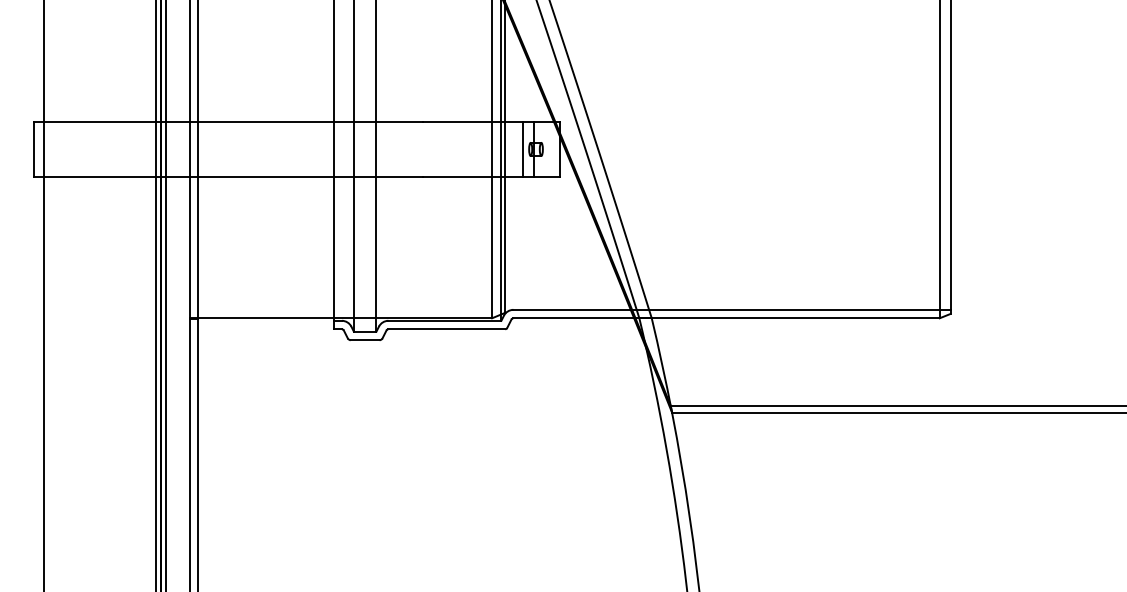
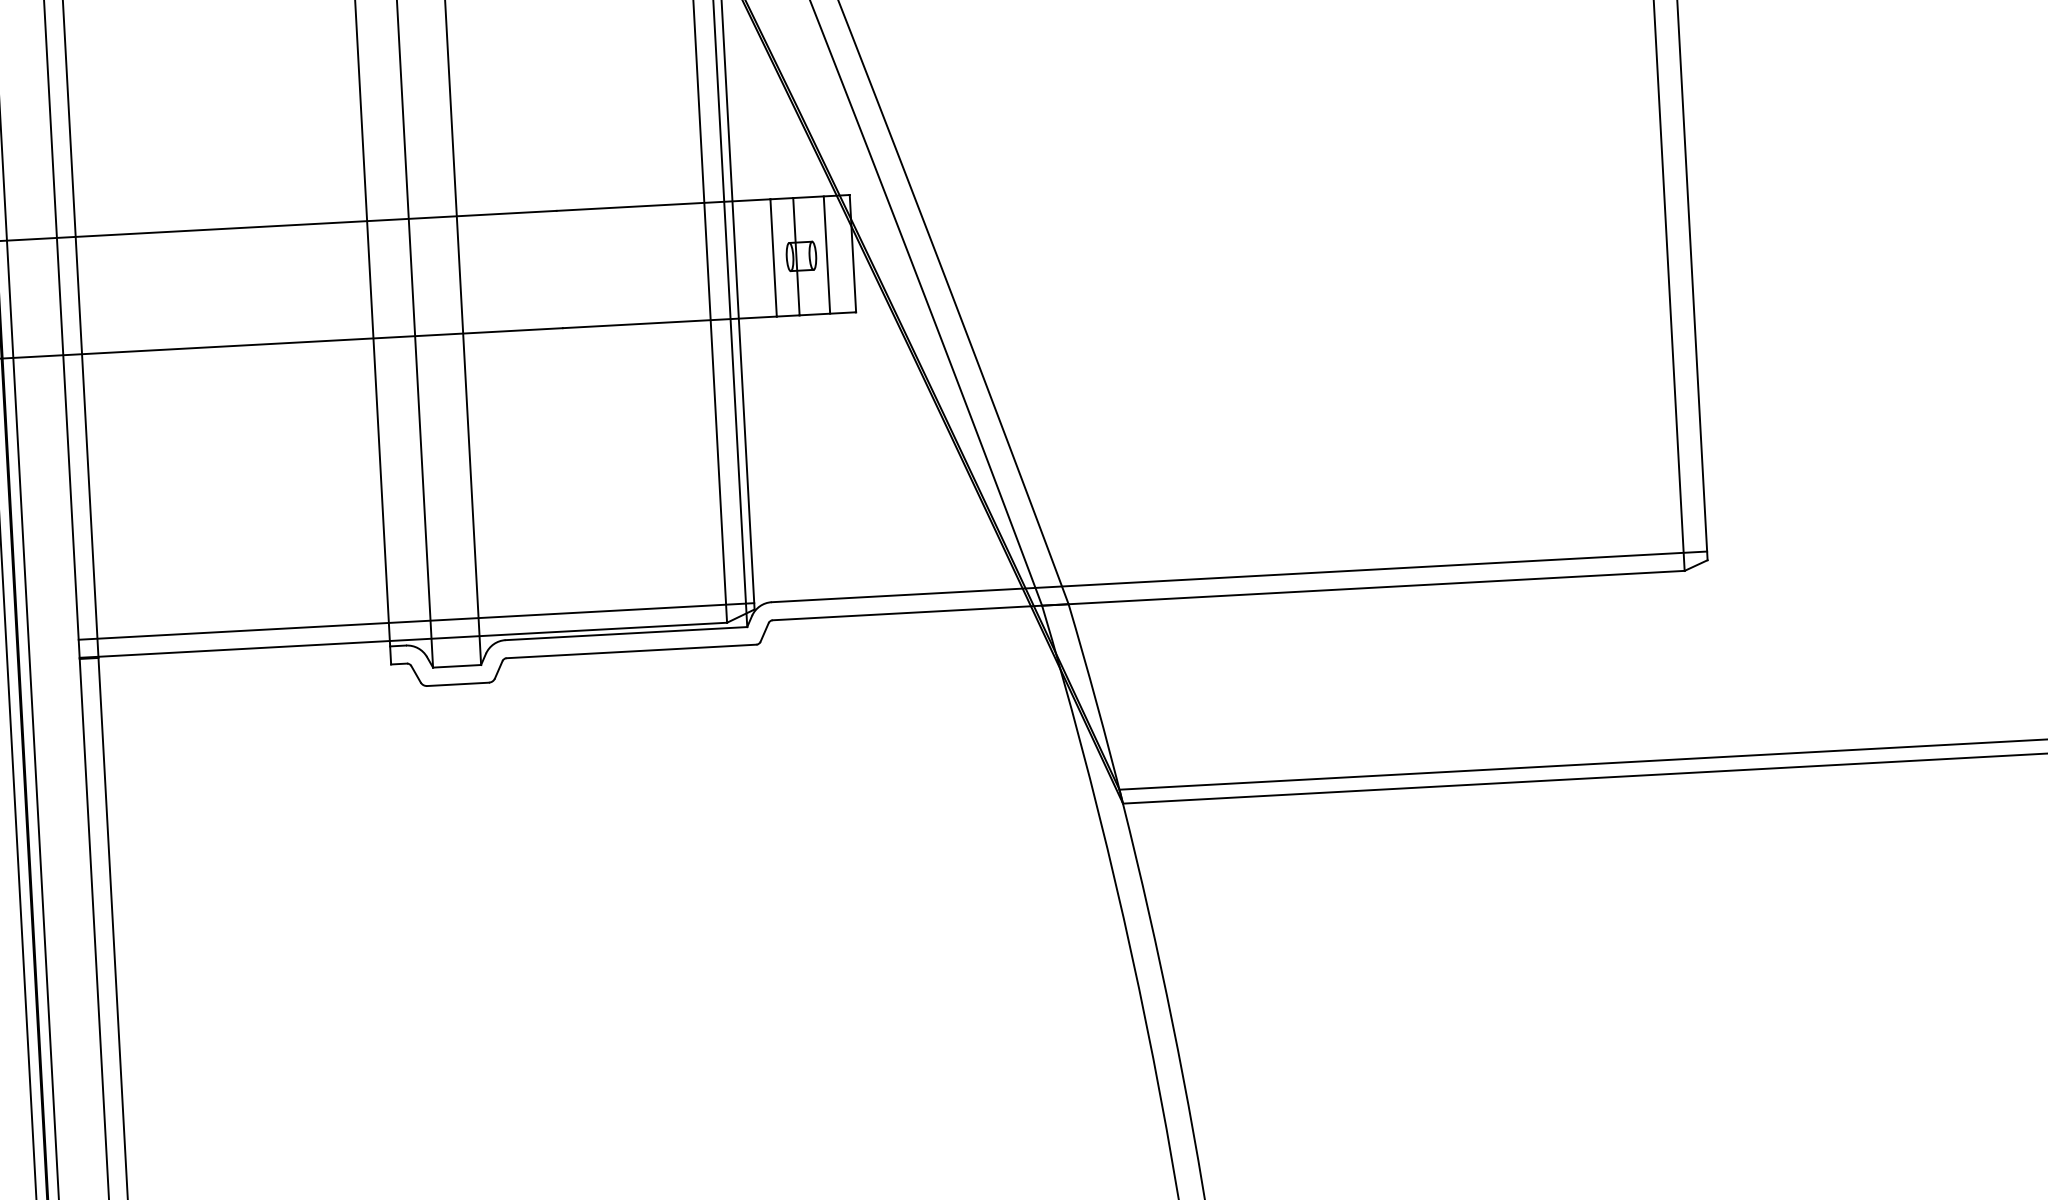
line: (547, 149) -> (826, 255), added
line: (347, 309) -> (416, 620), added

